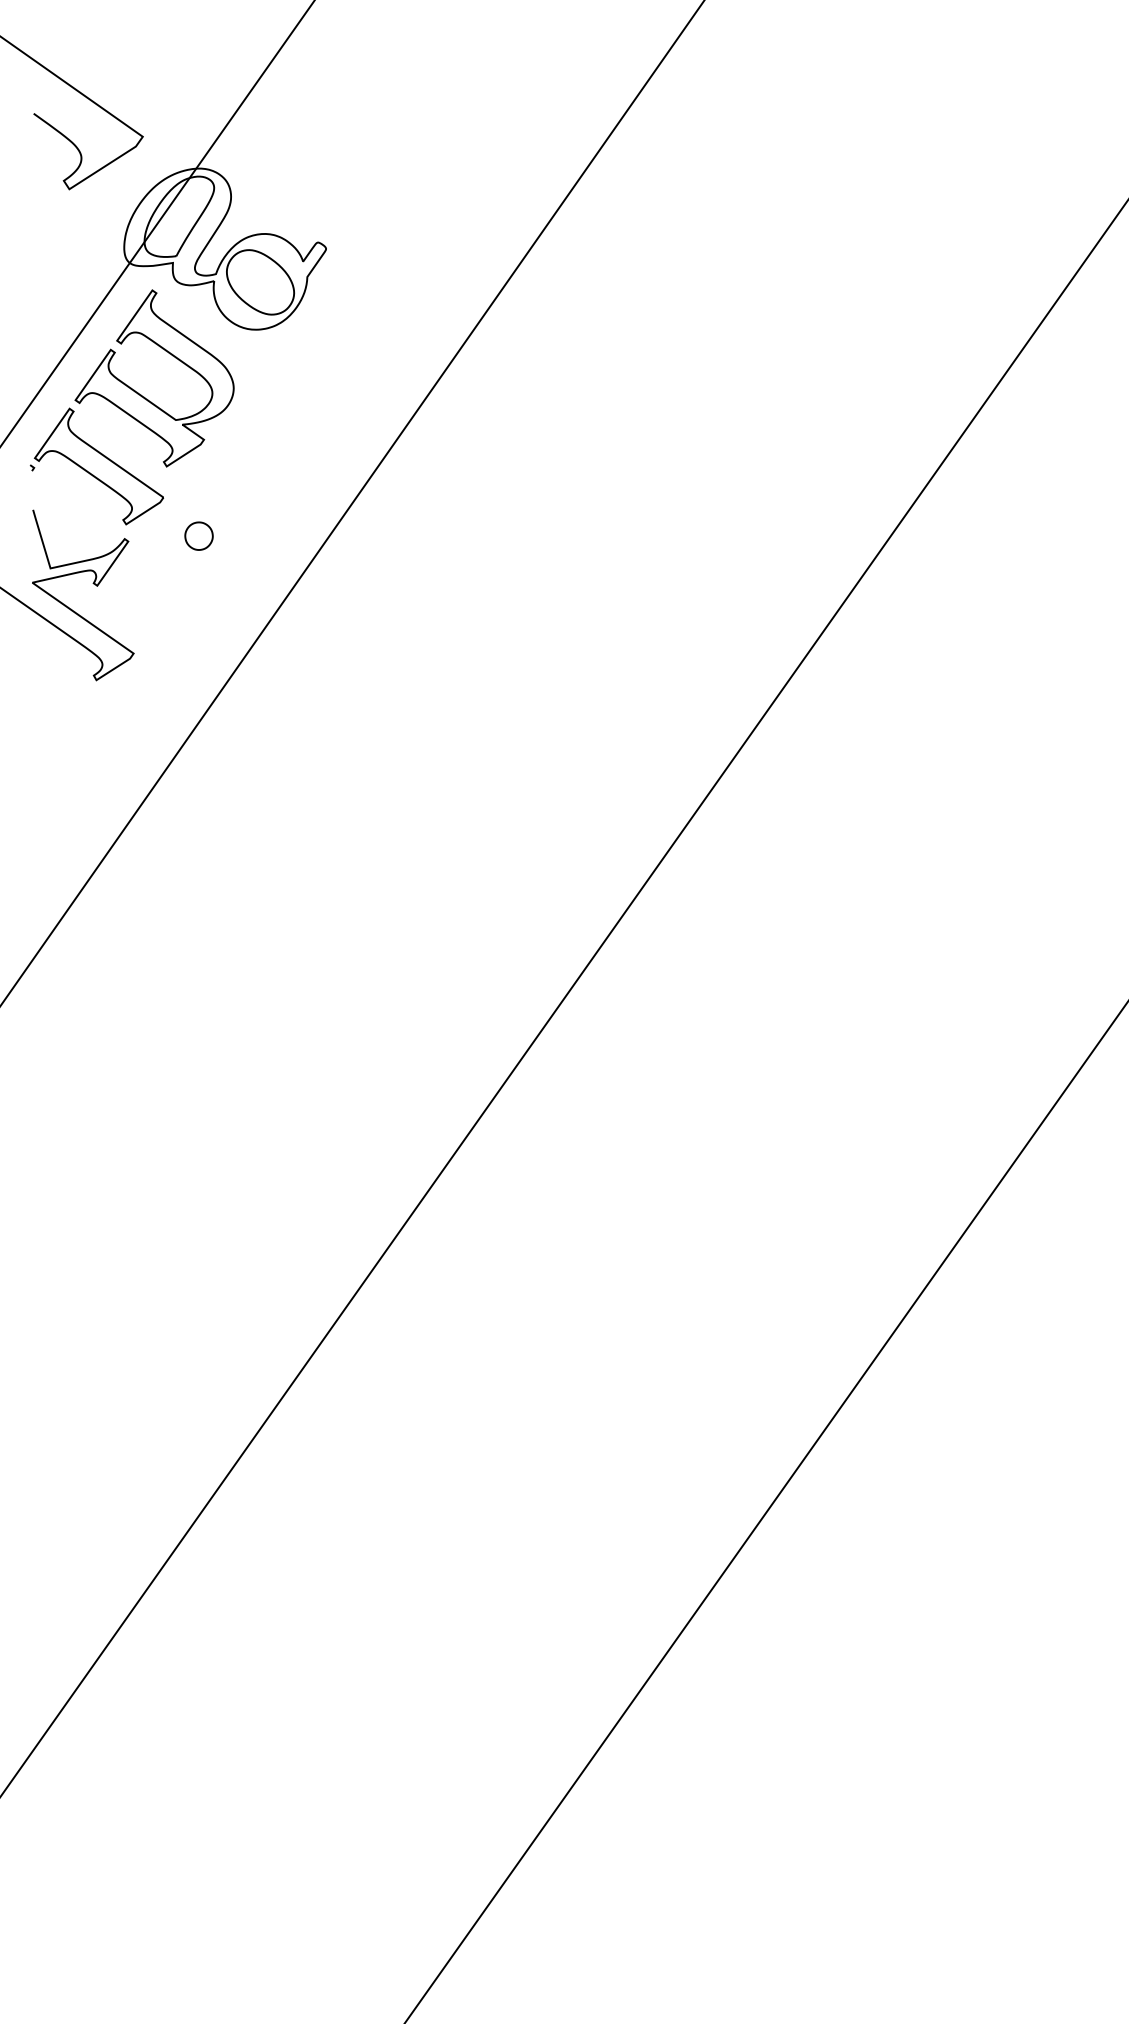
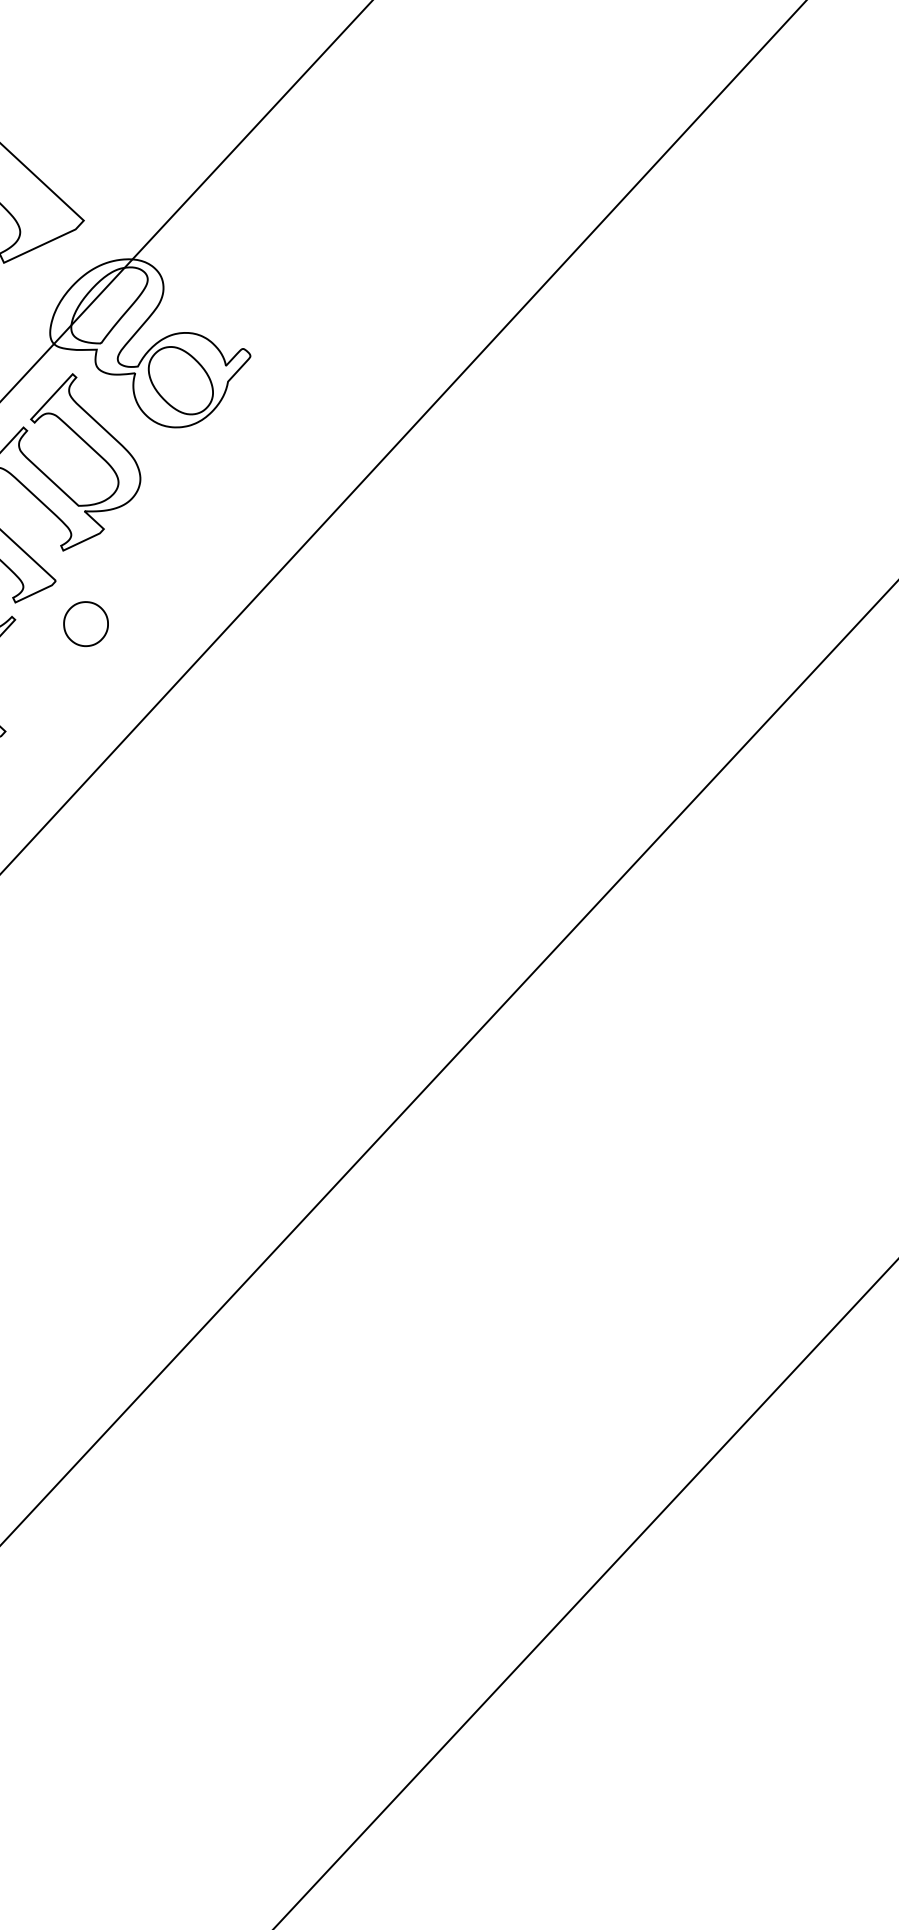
part: (198, 535) -> (85, 623), size x1.6

